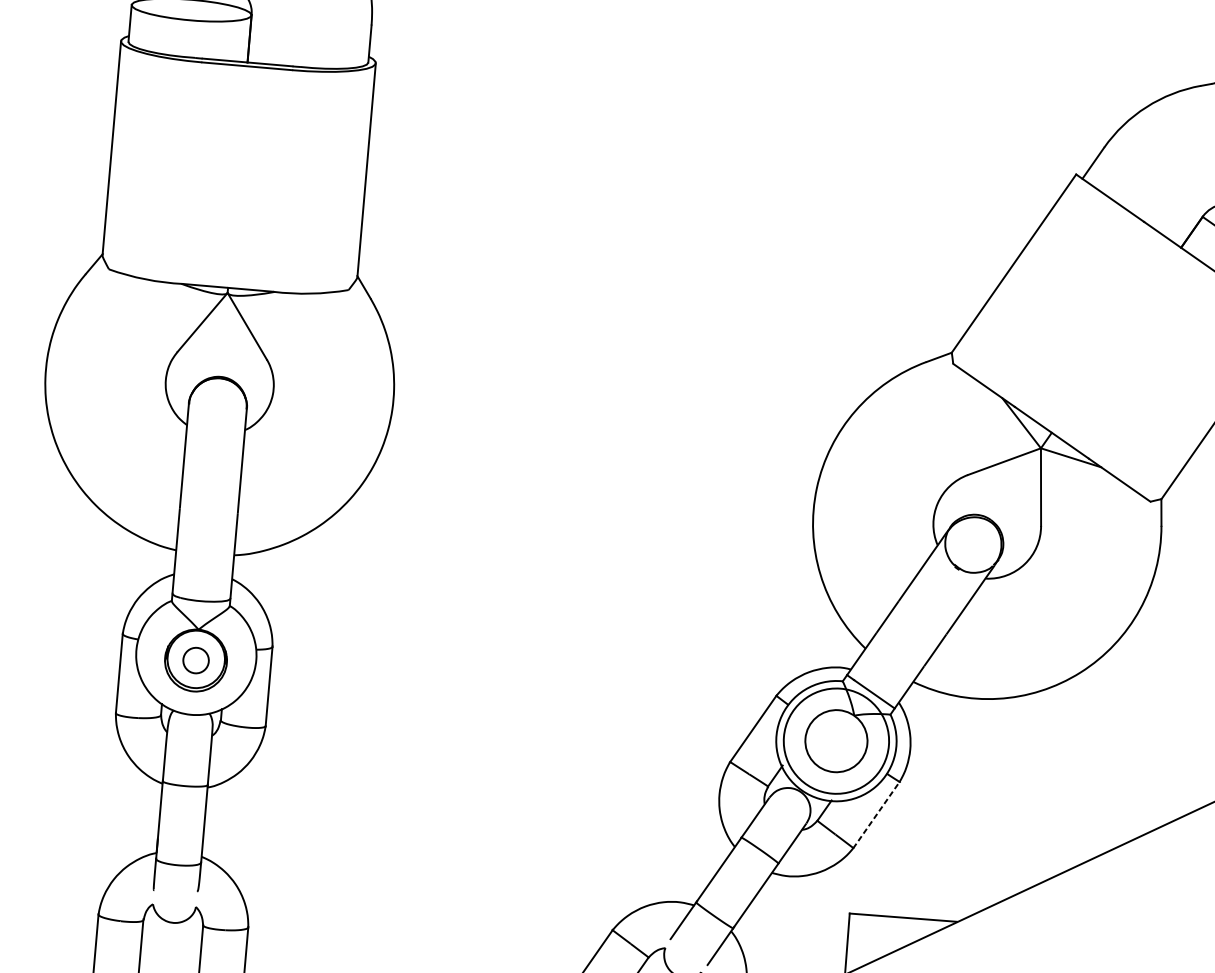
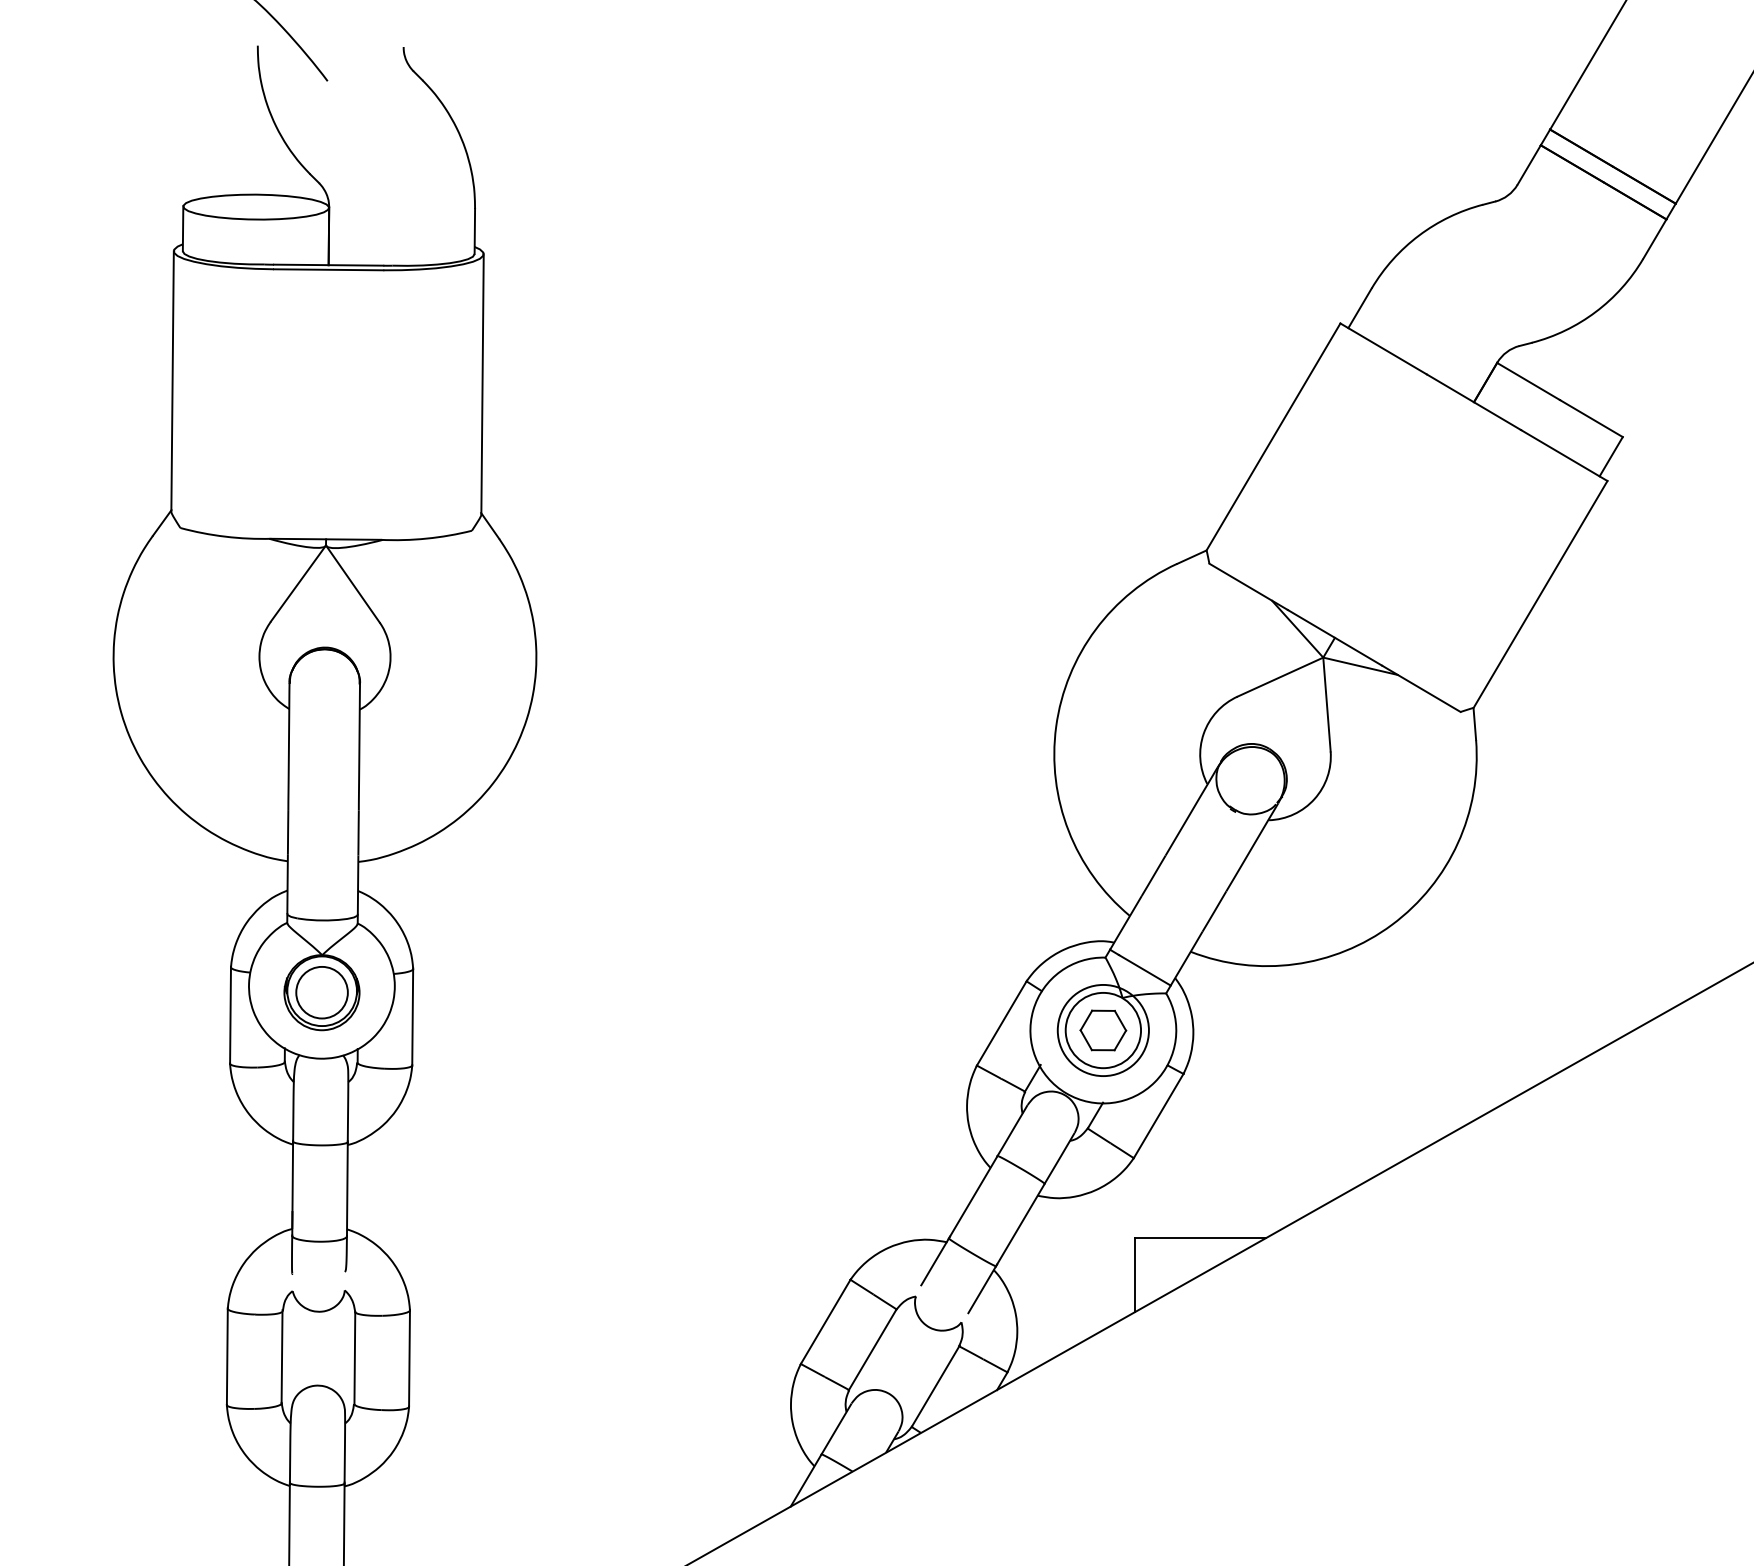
circle: (195, 660) -> (321, 992), size x1.67
circle: (835, 741) -> (1102, 1030), size x0.71
part: (836, 741) -> (1103, 1030), added
line: (876, 814) -> (1158, 1115), dashed -> solid

